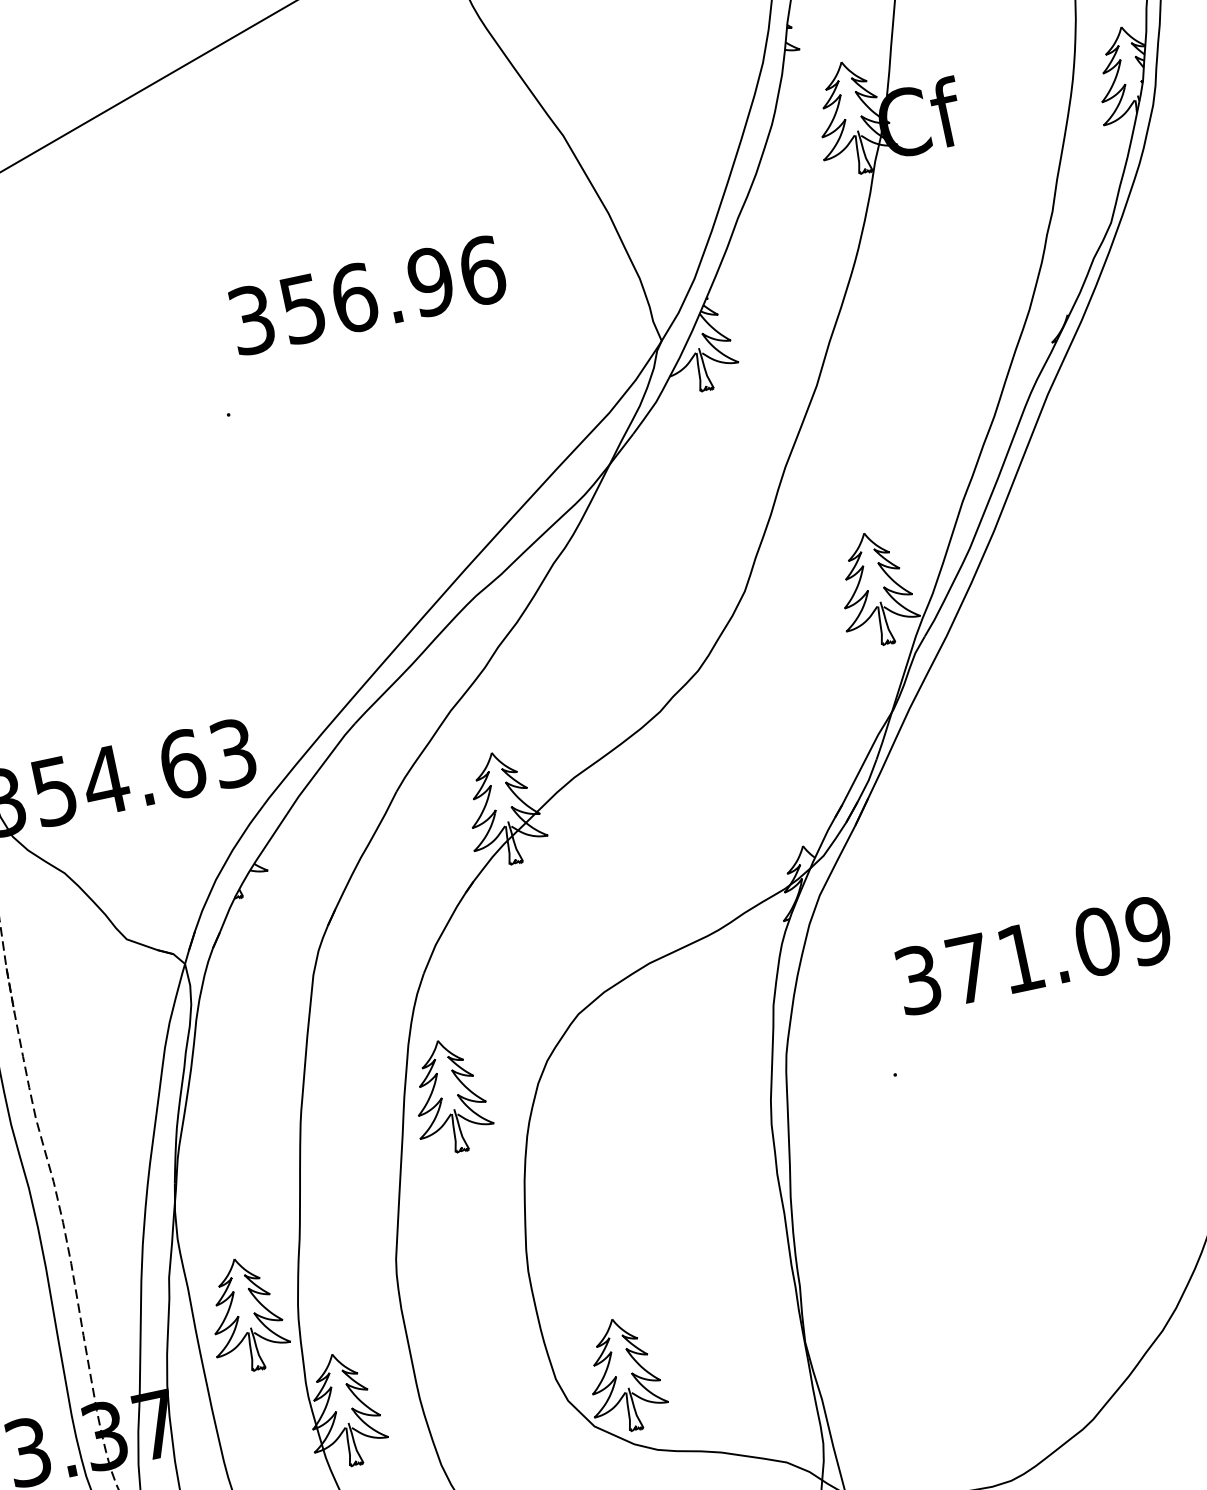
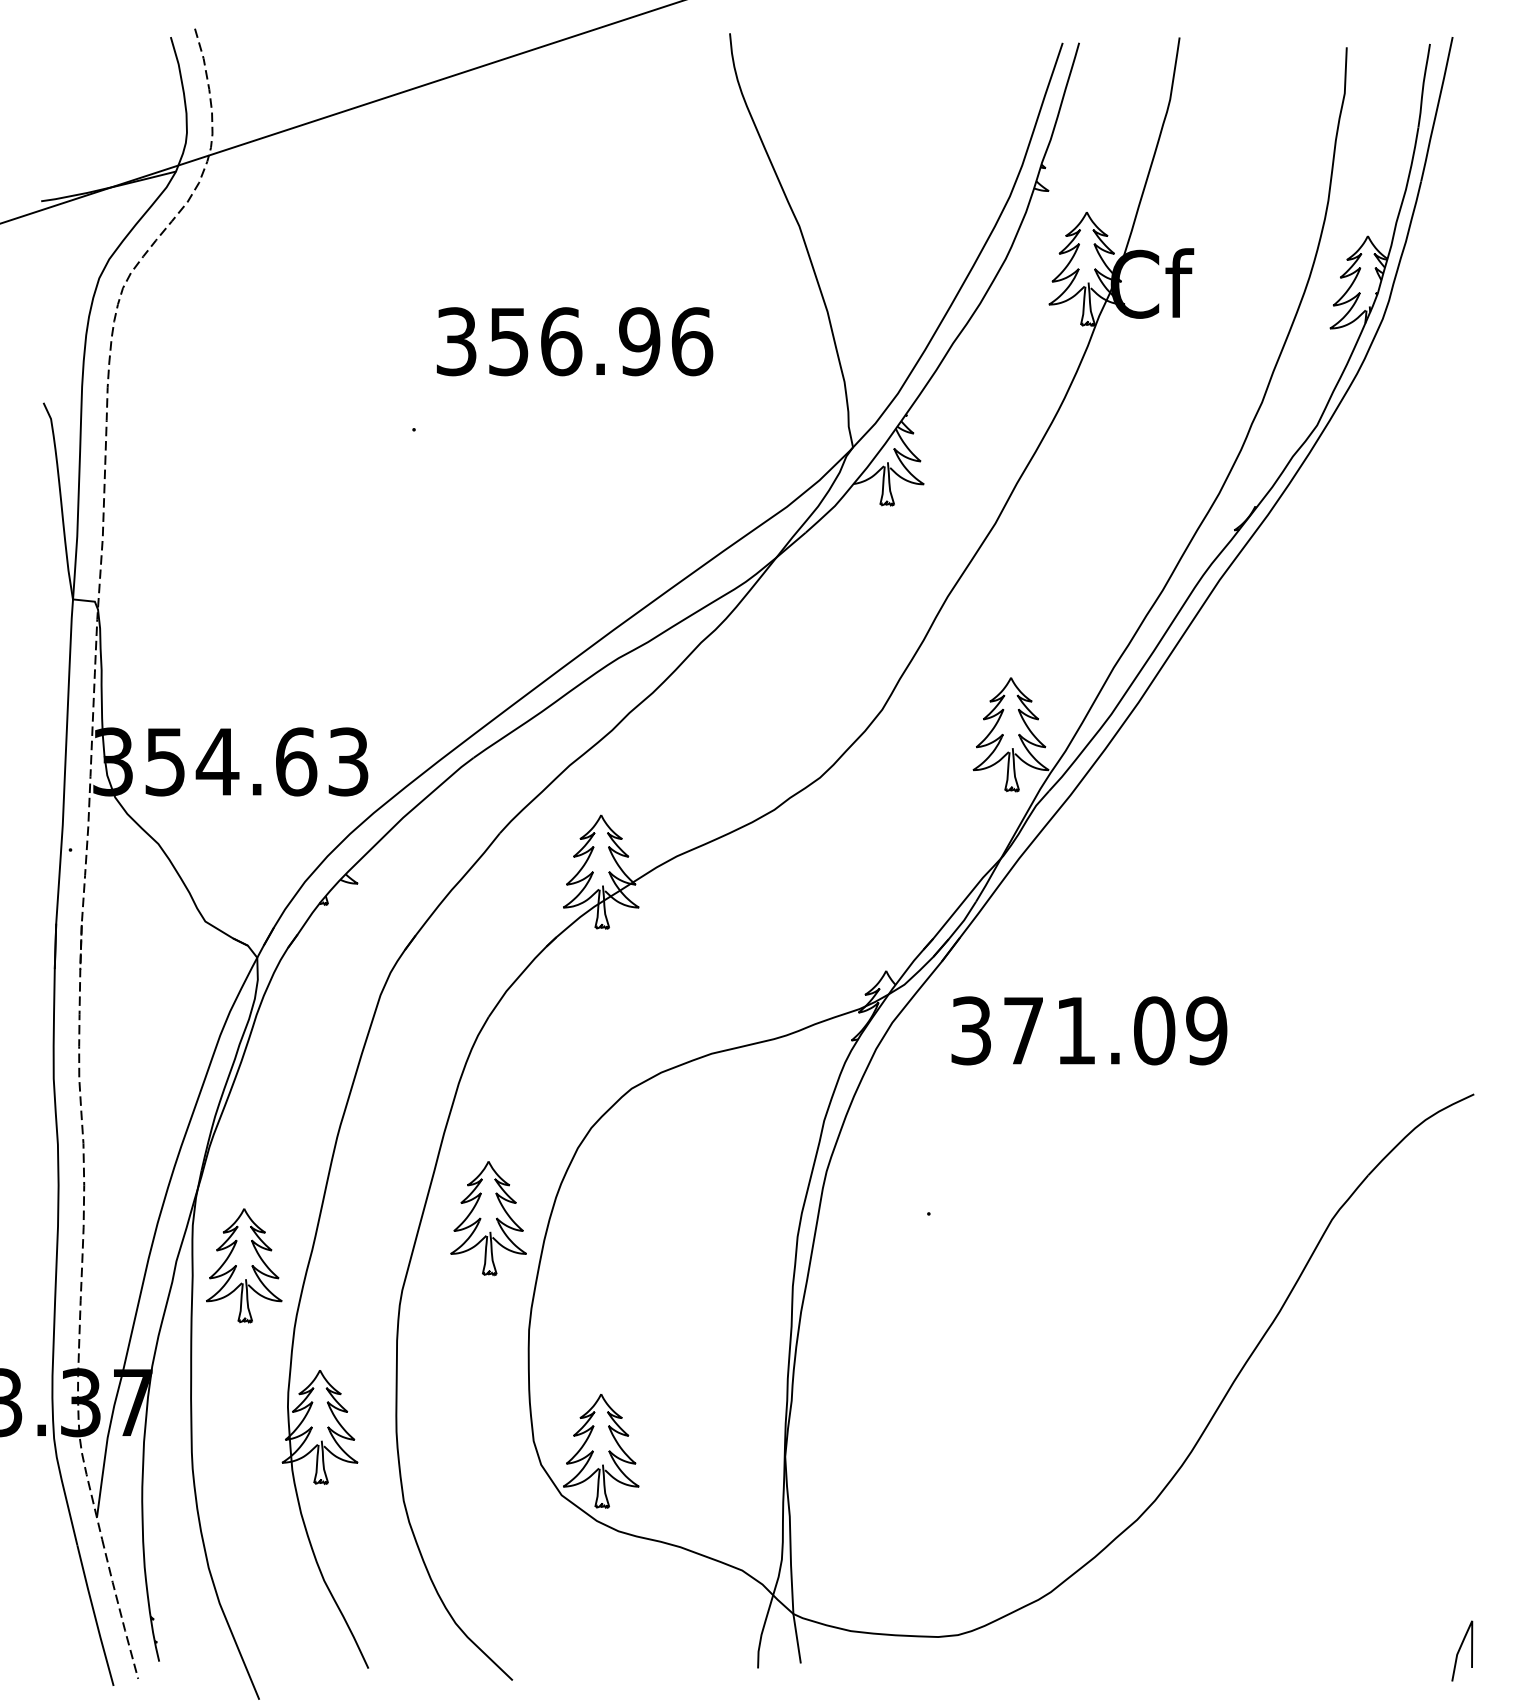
text: (1033, 955) -> (1089, 1030), moved
part: (449, 1096) -> (488, 1218), moved
part: (246, 1314) -> (244, 1265), moved

